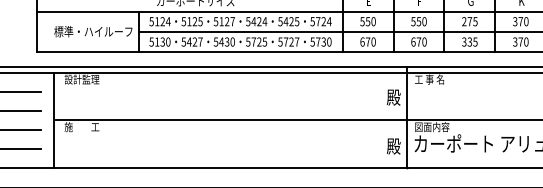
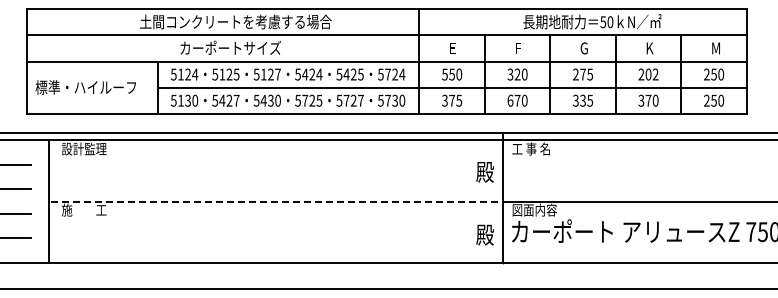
text: (416, 21) -> (514, 74), 550 -> 320
text: (520, 21) -> (648, 74), 370 -> 202
text: (93, 31) -> (85, 87), moved
text: (368, 41) -> (452, 100), 670 -> 375
line: (231, 120) -> (276, 201), solid -> dashed

